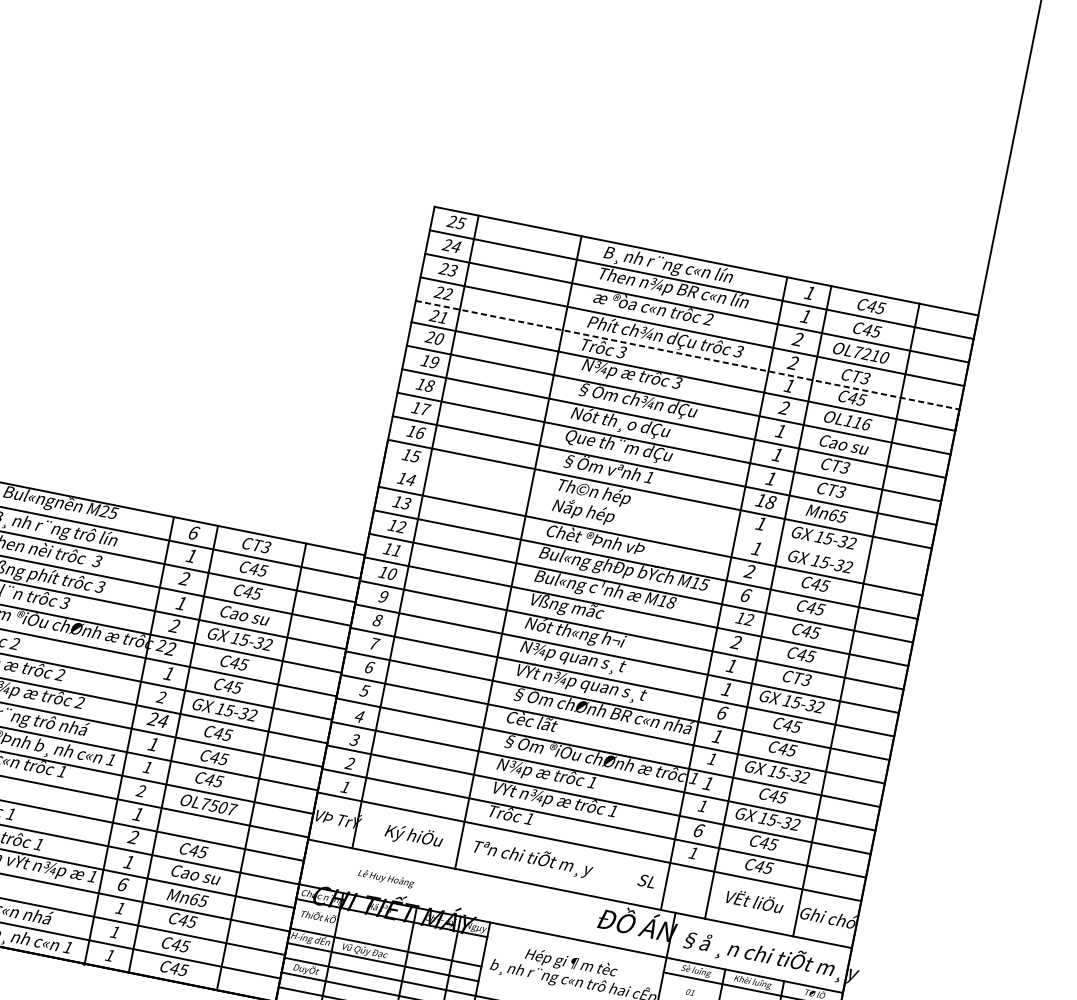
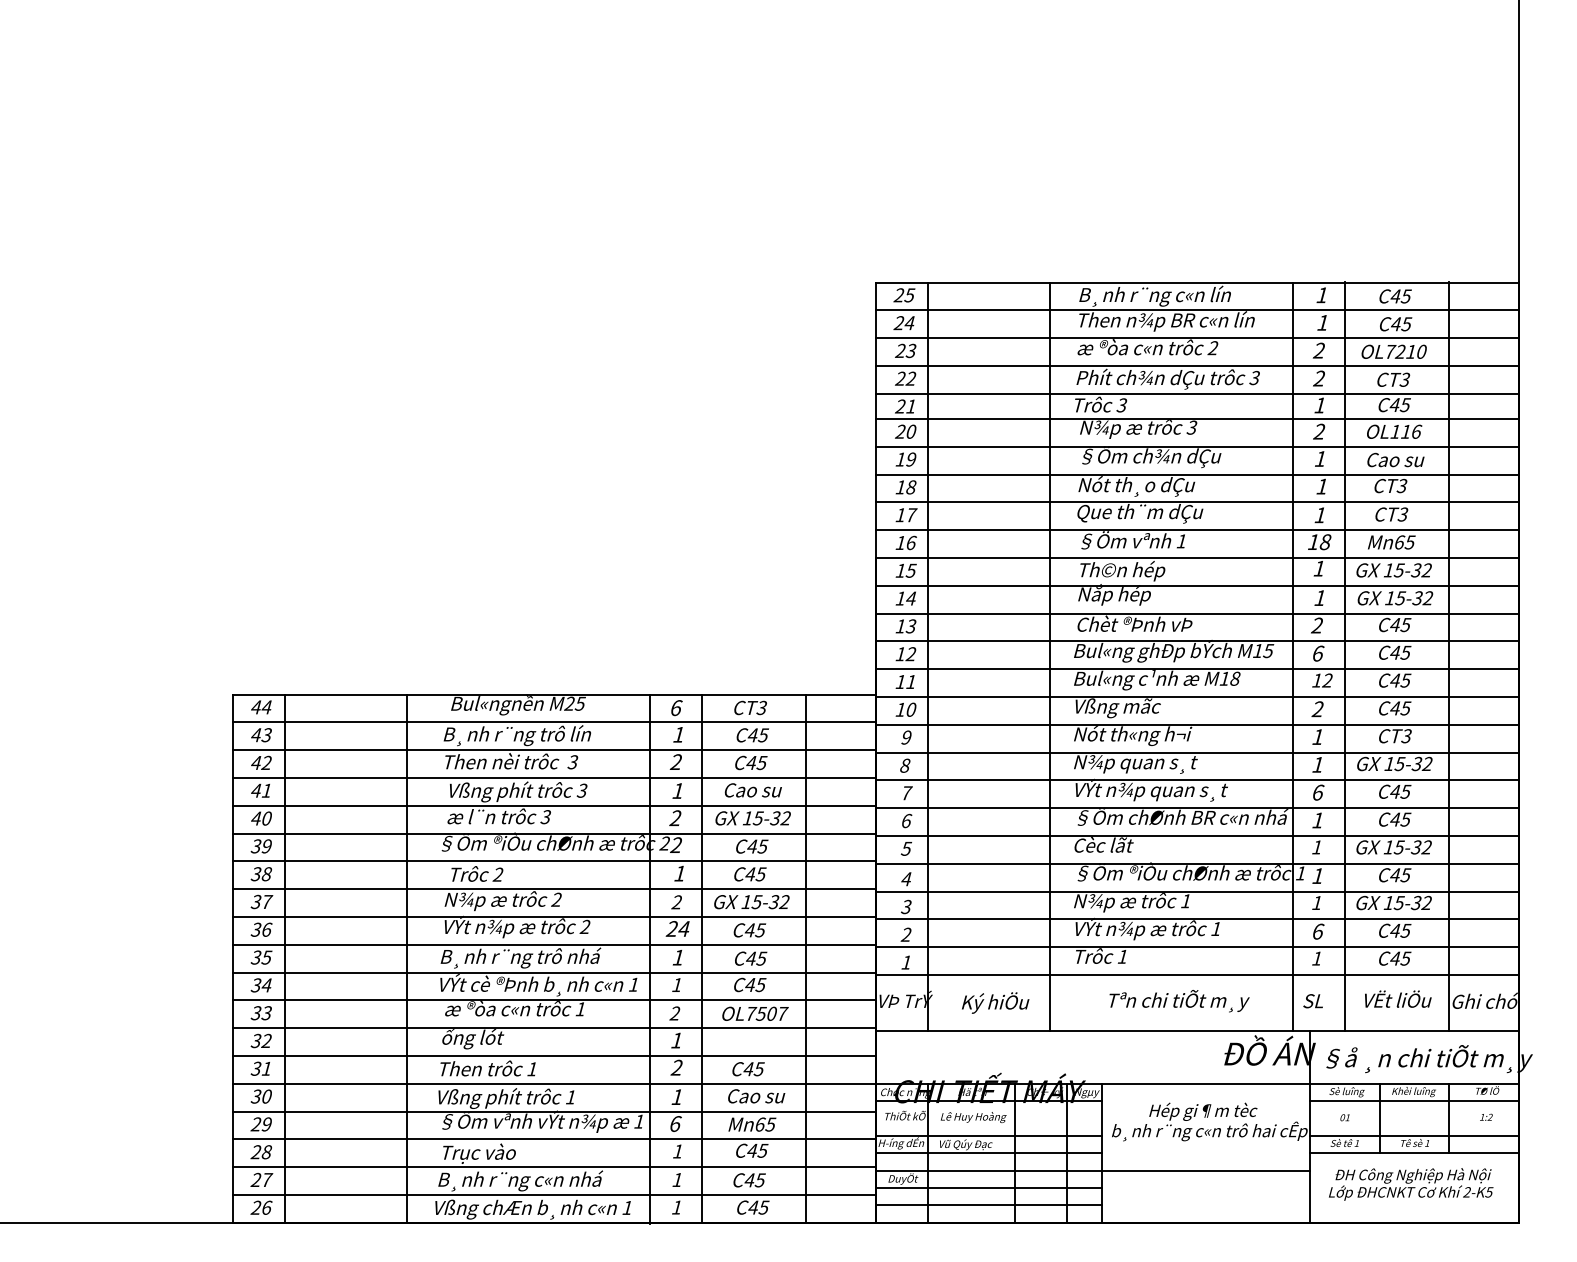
line: (687, 355) -> (1197, 393), dashed -> solid
line: (654, 517) -> (1196, 585), added
text: (533, 858) -> (1179, 1001), moved
text: (386, 878) -> (973, 1117), moved
text: (645, 881) -> (1312, 1001), moved

